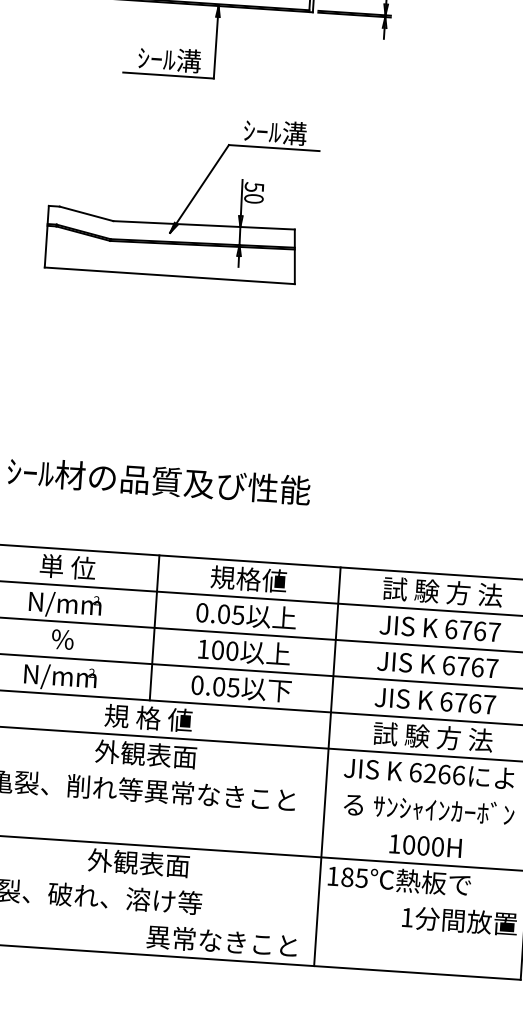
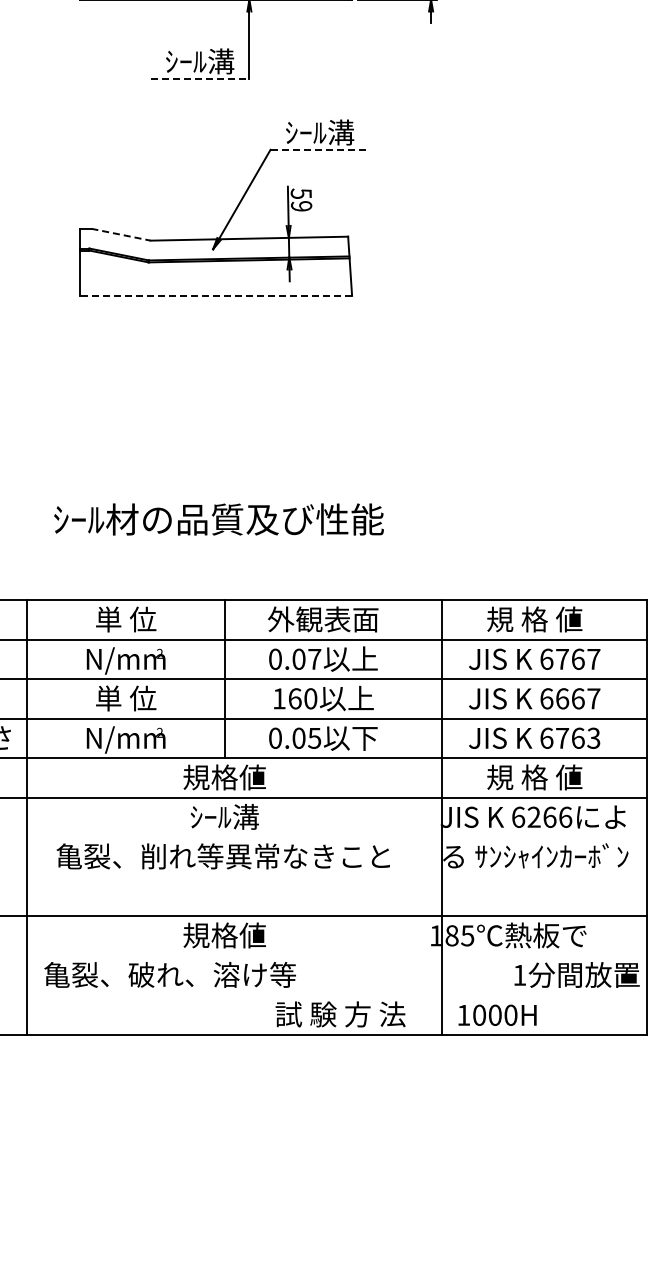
line: (168, 75) -> (200, 78), solid -> dashed
line: (274, 147) -> (320, 149), solid -> dashed
text: (253, 198) -> (301, 206), 50 -> 59
line: (87, 213) -> (121, 234), solid -> dashed
line: (169, 275) -> (215, 295), solid -> dashed
text: (248, 579) -> (323, 619), 規格値 -> 外観表面
text: (442, 592) -> (534, 619), 試 験 方 法 -> 規 格 値
text: (238, 615) -> (314, 659), 0.05 -> 0.07
text: (63, 639) -> (126, 698), ％ -> 単 位
text: (217, 649) -> (294, 698), 100 -> 160
text: (463, 666) -> (562, 698), 6767 -> 6667
text: (489, 703) -> (593, 737), 6767 -> 6763
text: (148, 718) -> (224, 777), 規 格 値 -> 規格値
text: (432, 737) -> (534, 777), 試 験 方 法 -> 規 格 値
text: (146, 753) -> (224, 816), 外観表面 -> ｼｰﾙ溝
line: (327, 766) -> (442, 817), moved
text: (425, 845) -> (497, 1014), moved
text: (138, 863) -> (224, 935), 外観表面 -> 規格値
text: (222, 941) -> (321, 1014), 異常なきこと -> 試 験 方 法

